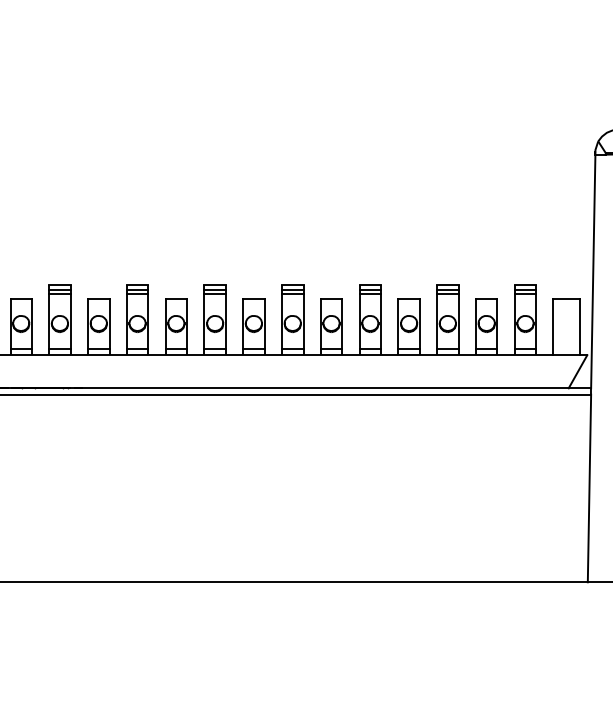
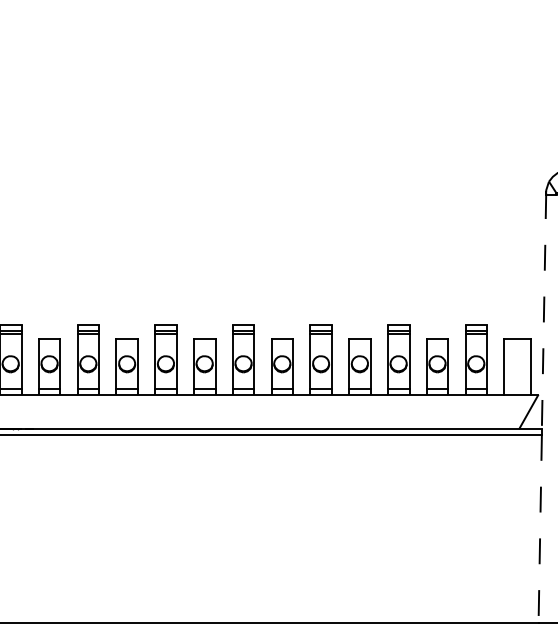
line: (593, 270) -> (544, 310), solid -> dashed
line: (589, 488) -> (540, 528), solid -> dashed

